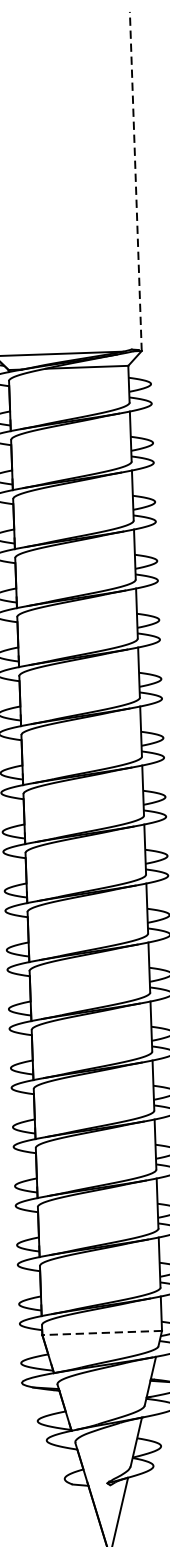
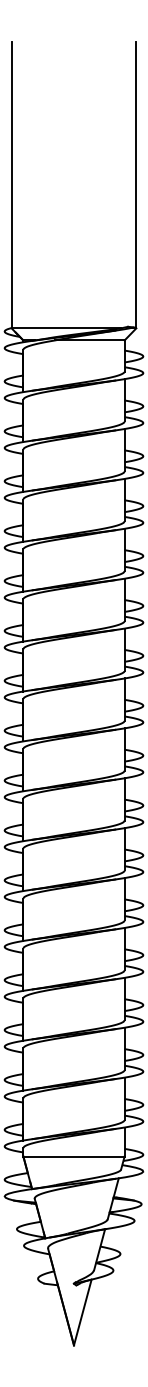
line: (135, 180) -> (136, 184), dashed -> solid
line: (102, 1332) -> (74, 1156), dashed -> solid

